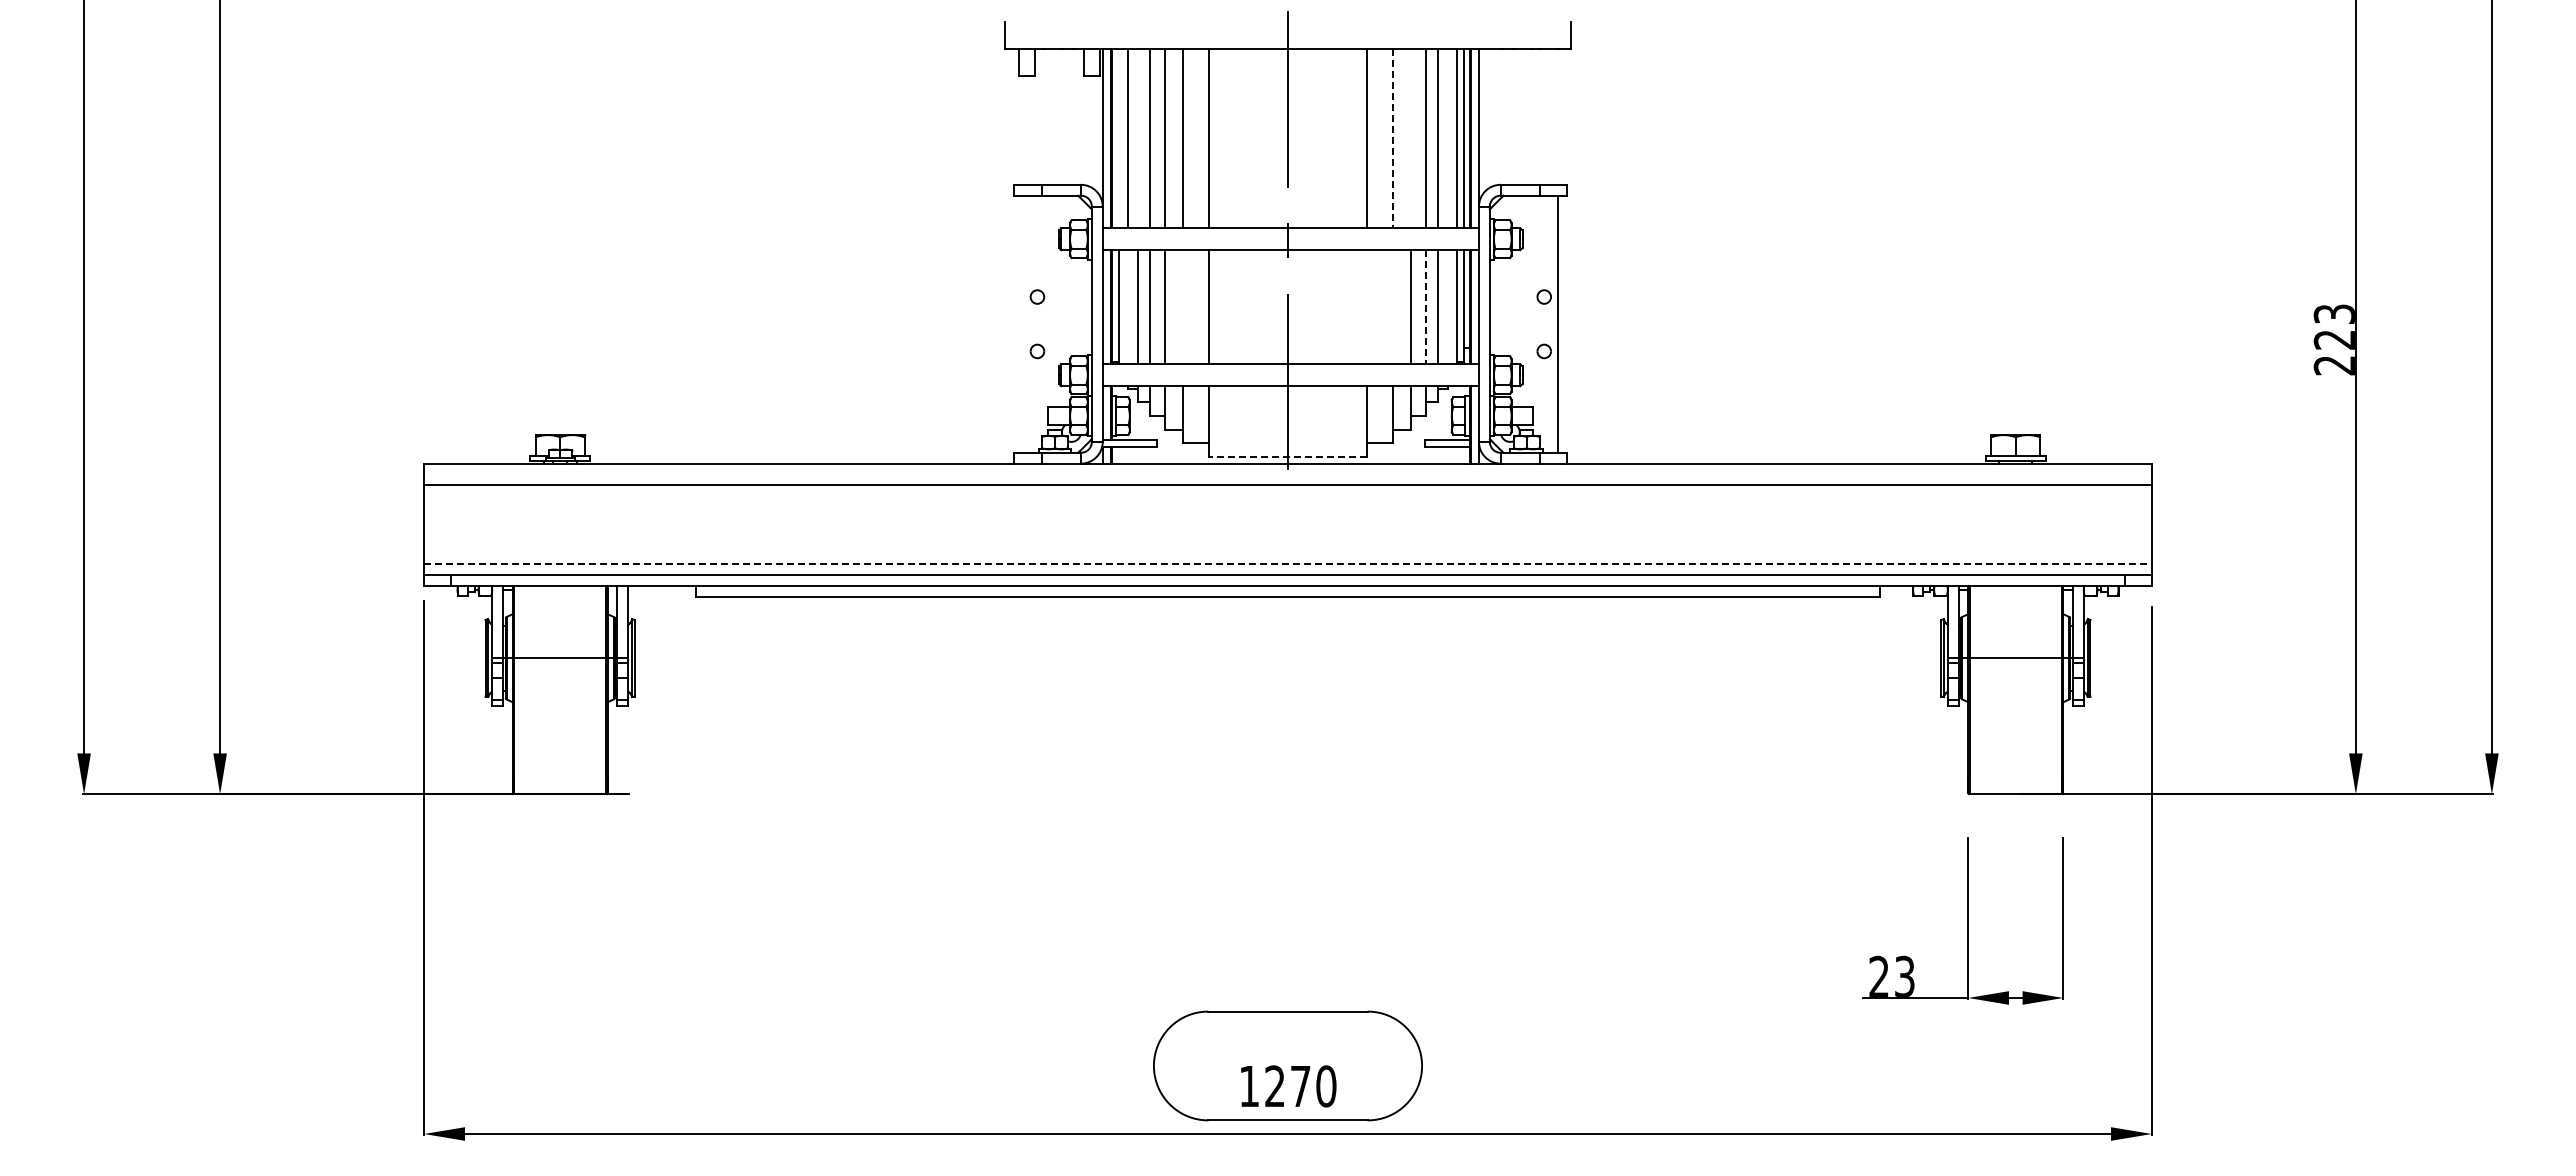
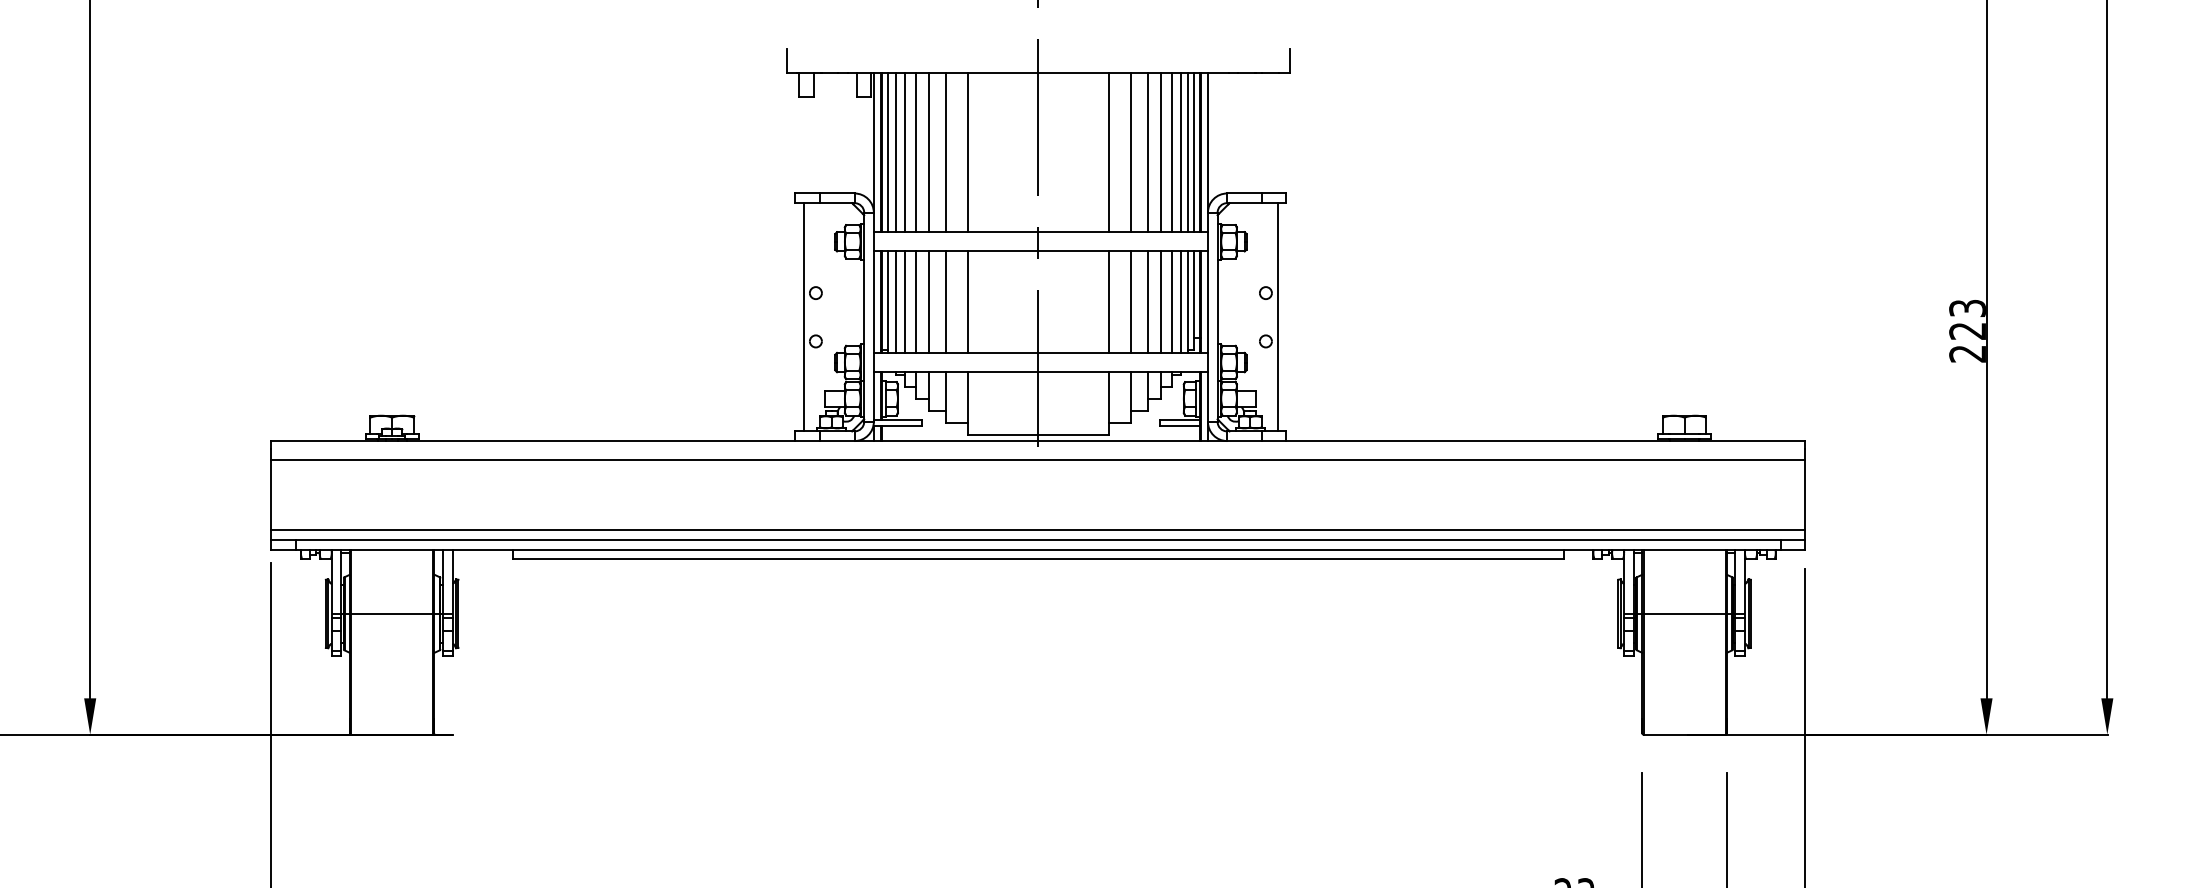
line: (1119, 138) -> (888, 152), added
line: (1137, 138) -> (904, 152), added
line: (1392, 138) -> (1131, 152), dashed -> solid
line: (1411, 138) -> (1148, 152), added
line: (1448, 138) -> (1180, 152), added
line: (1127, 307) -> (895, 302), added
line: (1183, 307) -> (945, 302), added
line: (1367, 307) -> (1108, 302), added
line: (1392, 307) -> (1131, 302), added
line: (1426, 307) -> (1161, 302), dashed -> solid
line: (1448, 307) -> (1180, 302), added
line: (1023, 323) -> (803, 316), added
line: (1287, 456) -> (1037, 434), dashed -> solid
line: (1288, 564) -> (1038, 530), dashed -> solid

